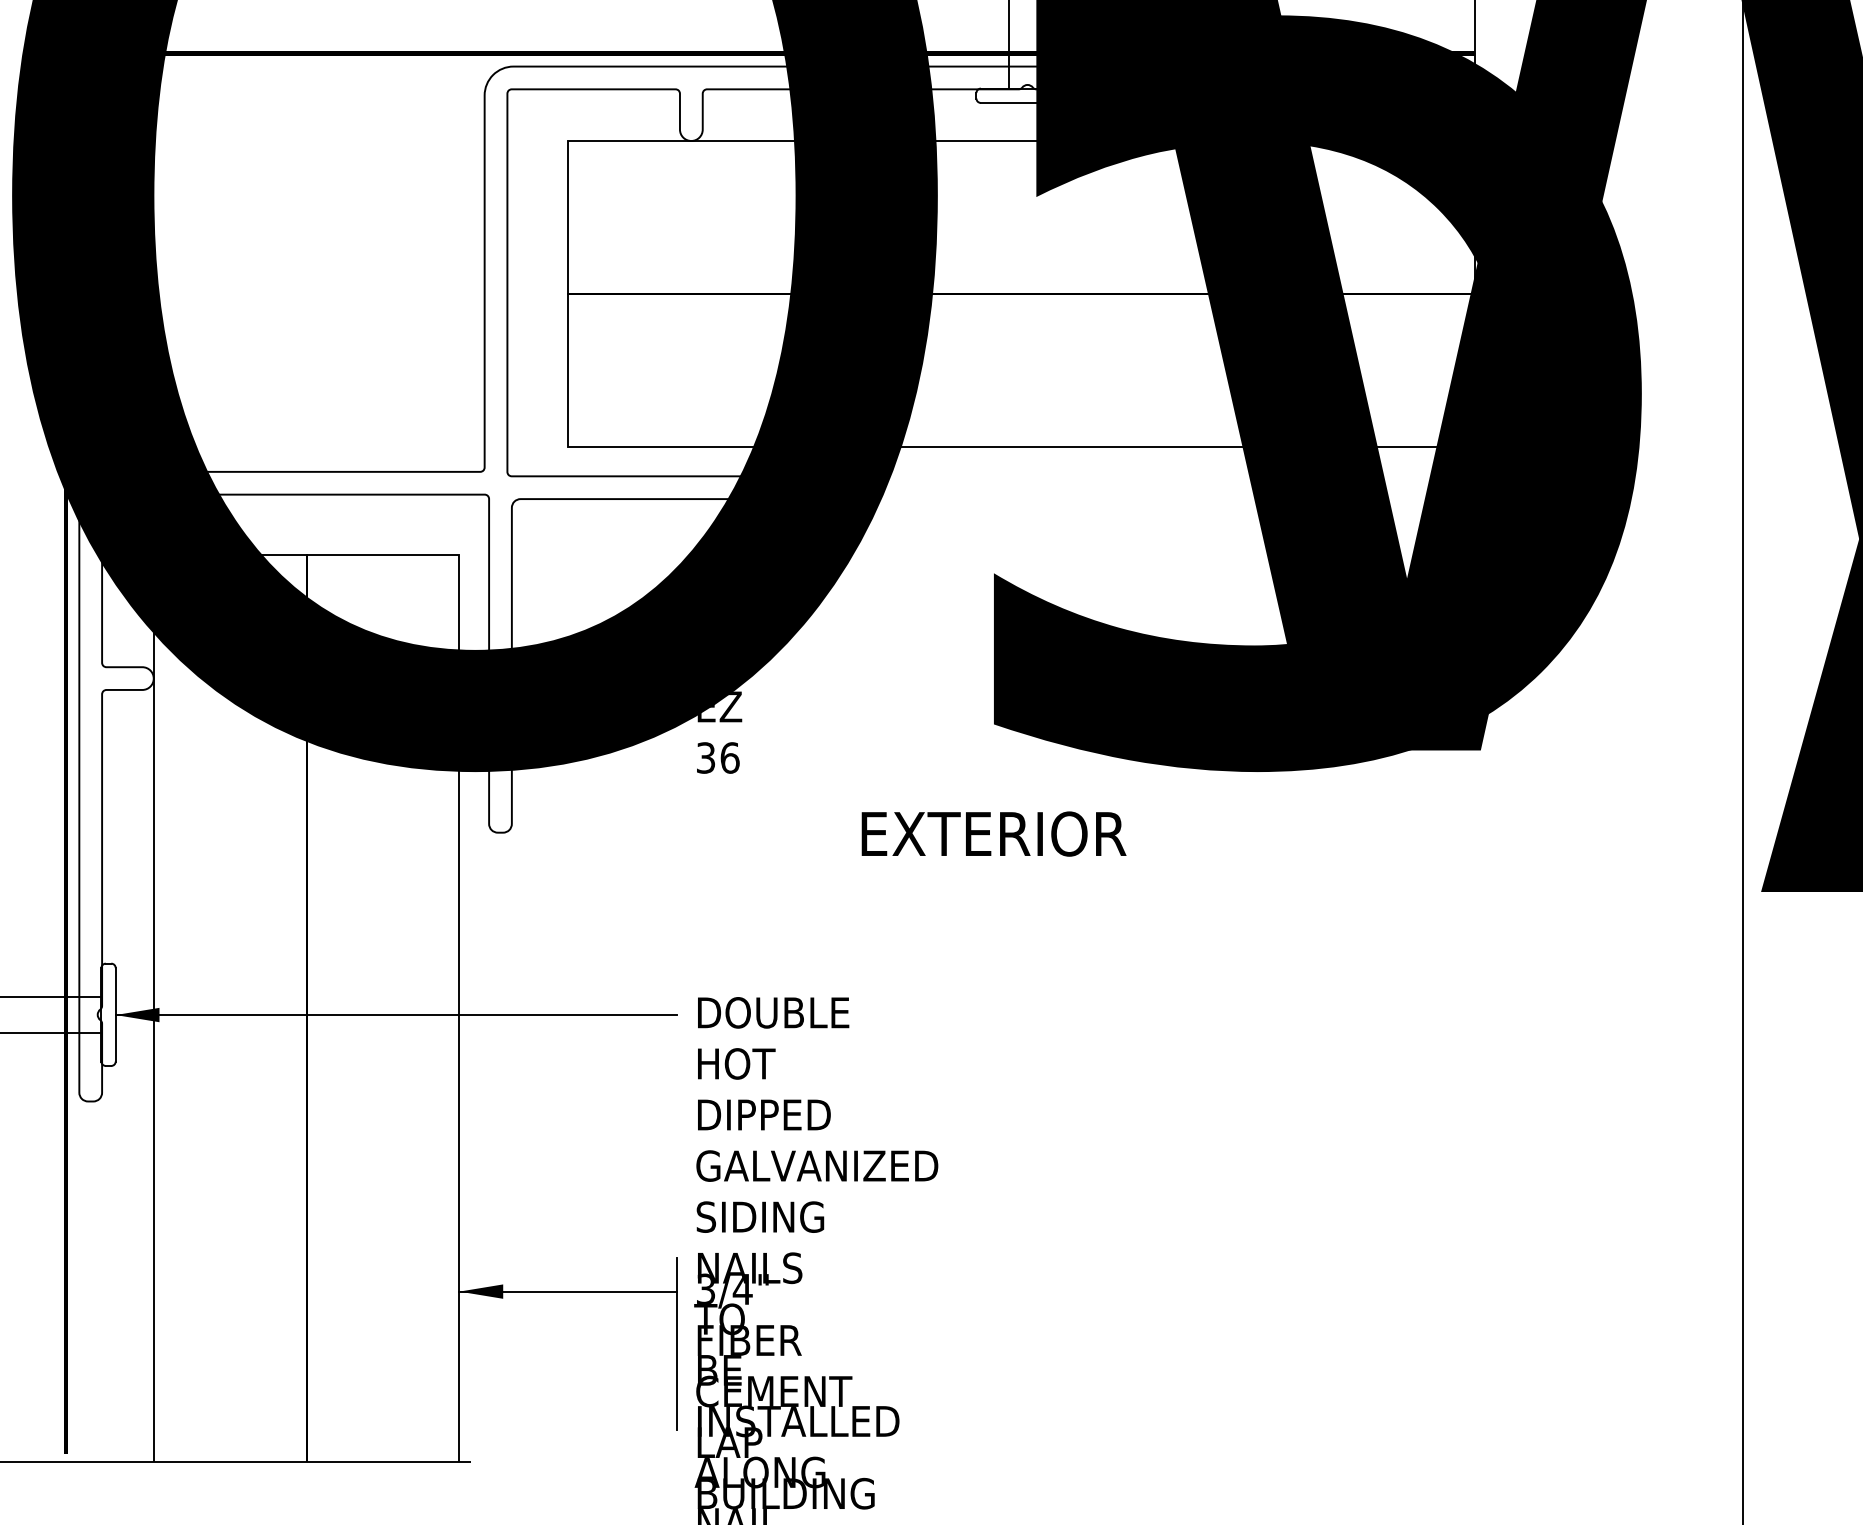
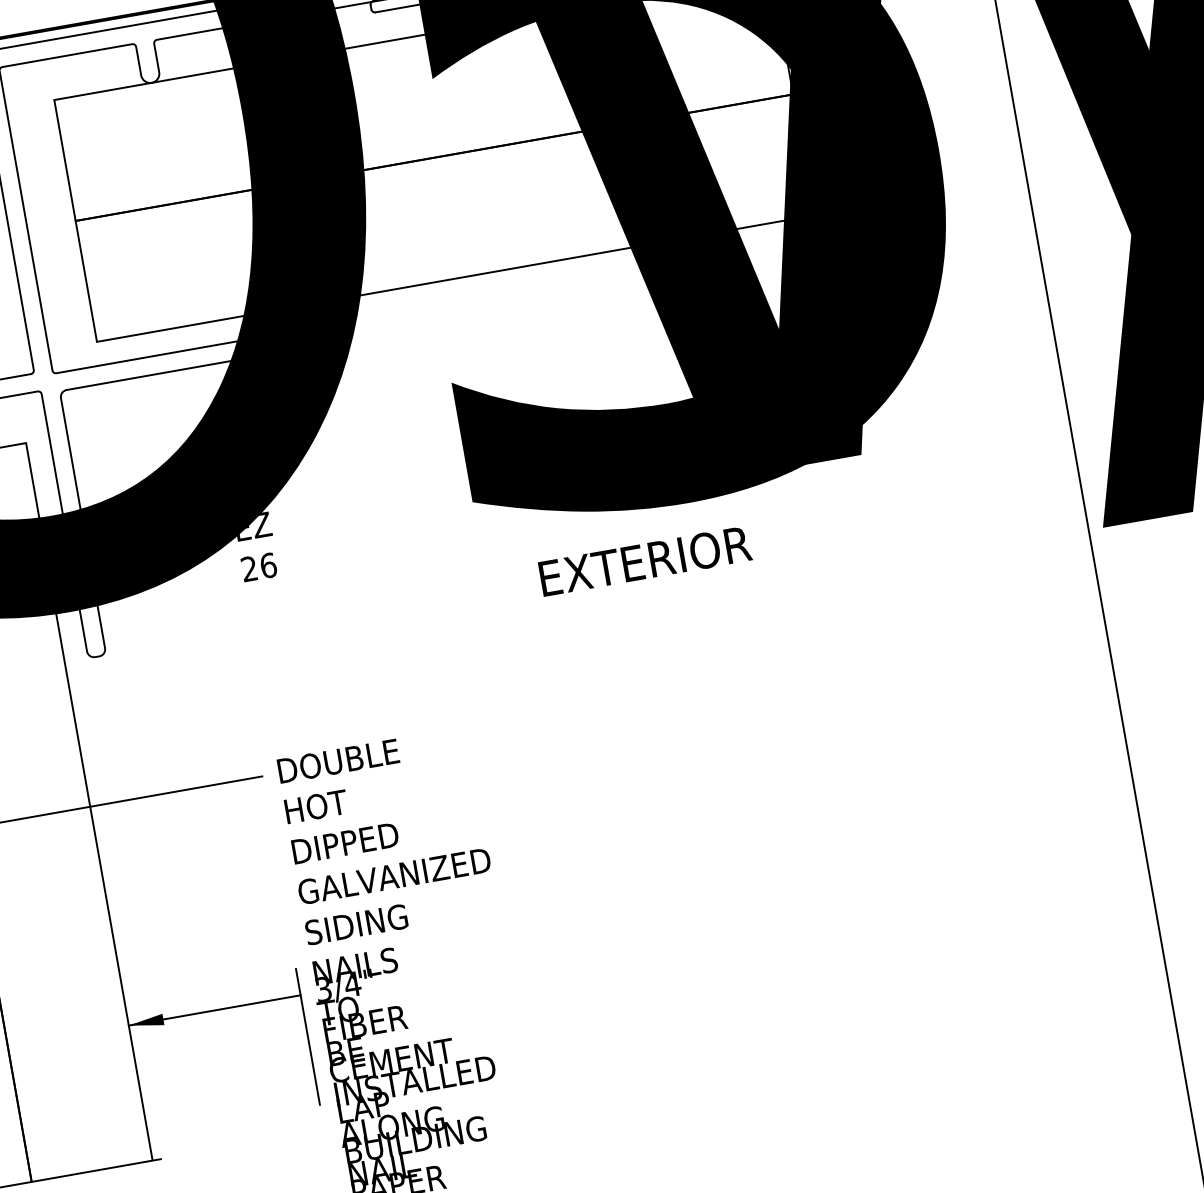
text: (705, 757) -> (249, 568), 36 -> 26
text: (993, 833) -> (644, 560), moved

